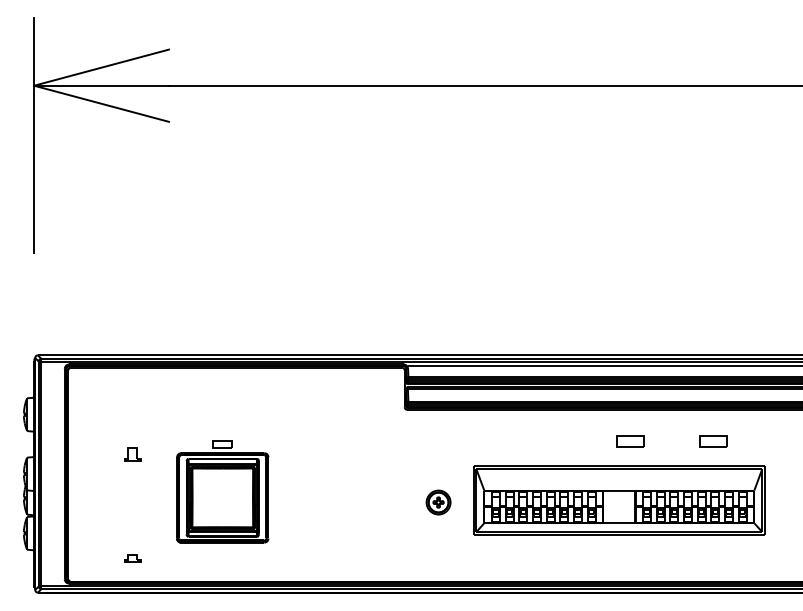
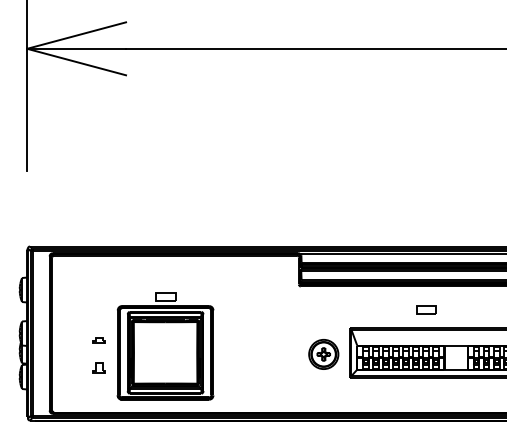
part: (630, 441) -> (426, 309), moved
part: (132, 454) -> (99, 367), moved
part: (222, 491) -> (165, 346), size x1.43
part: (438, 502) -> (323, 354), size x1.67
part: (132, 558) -> (99, 340), moved

